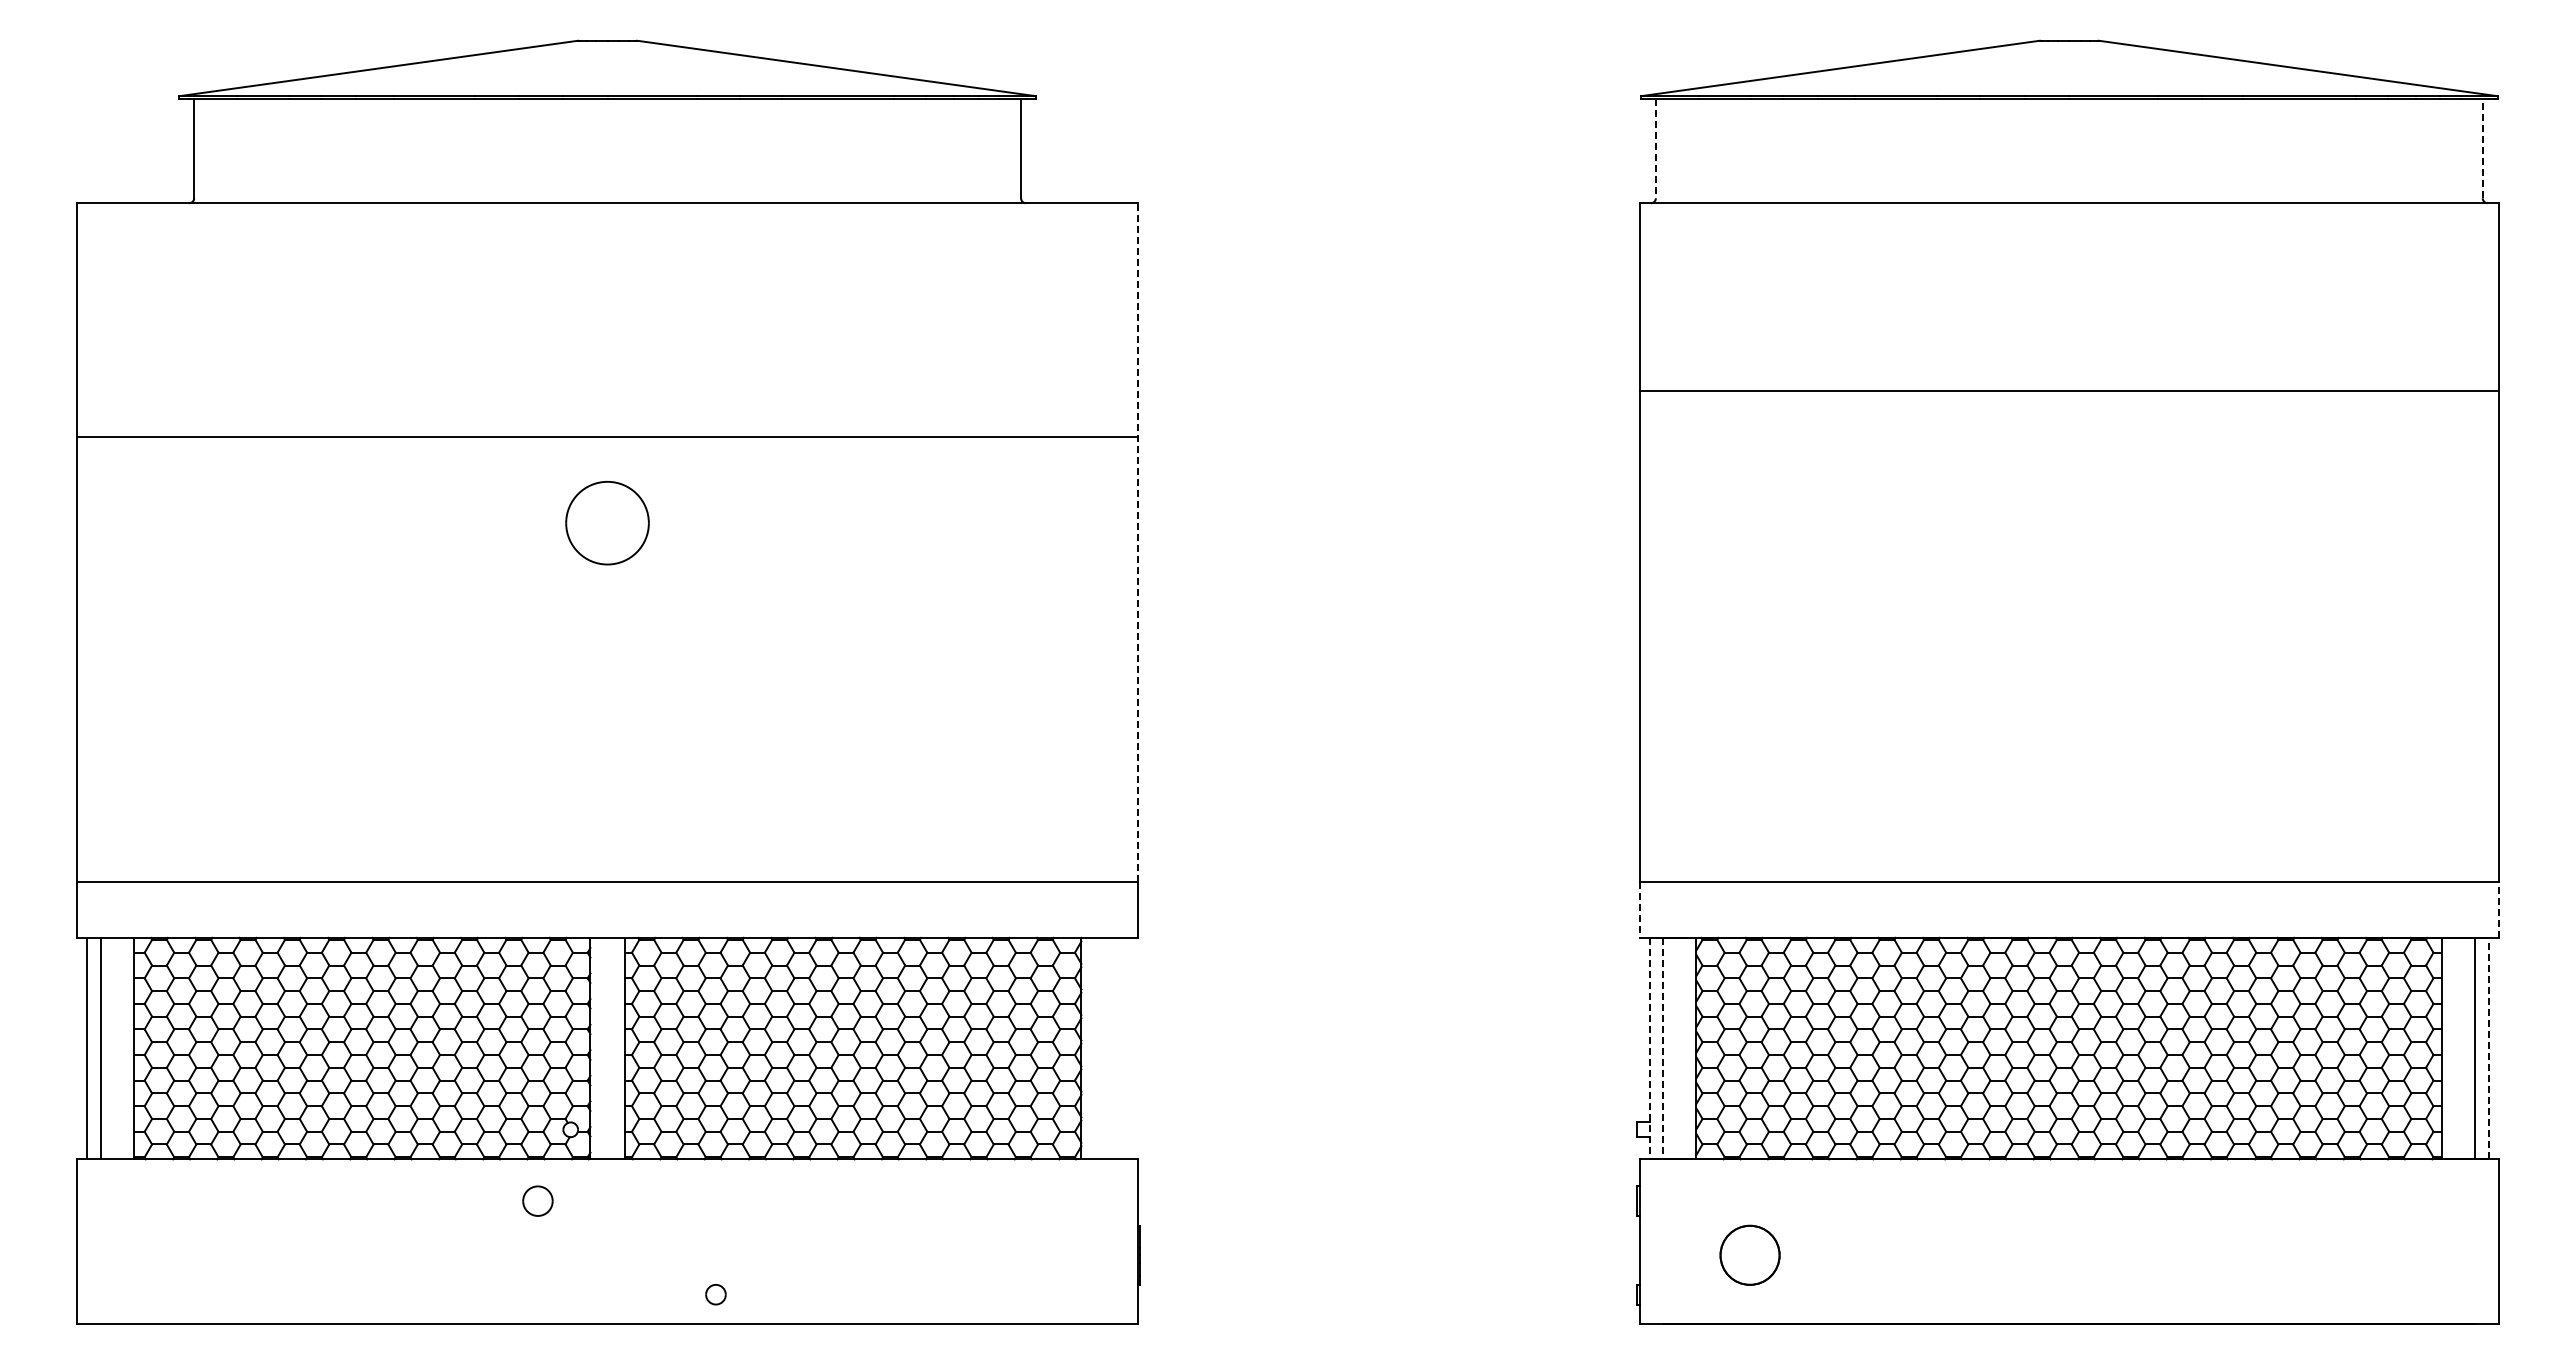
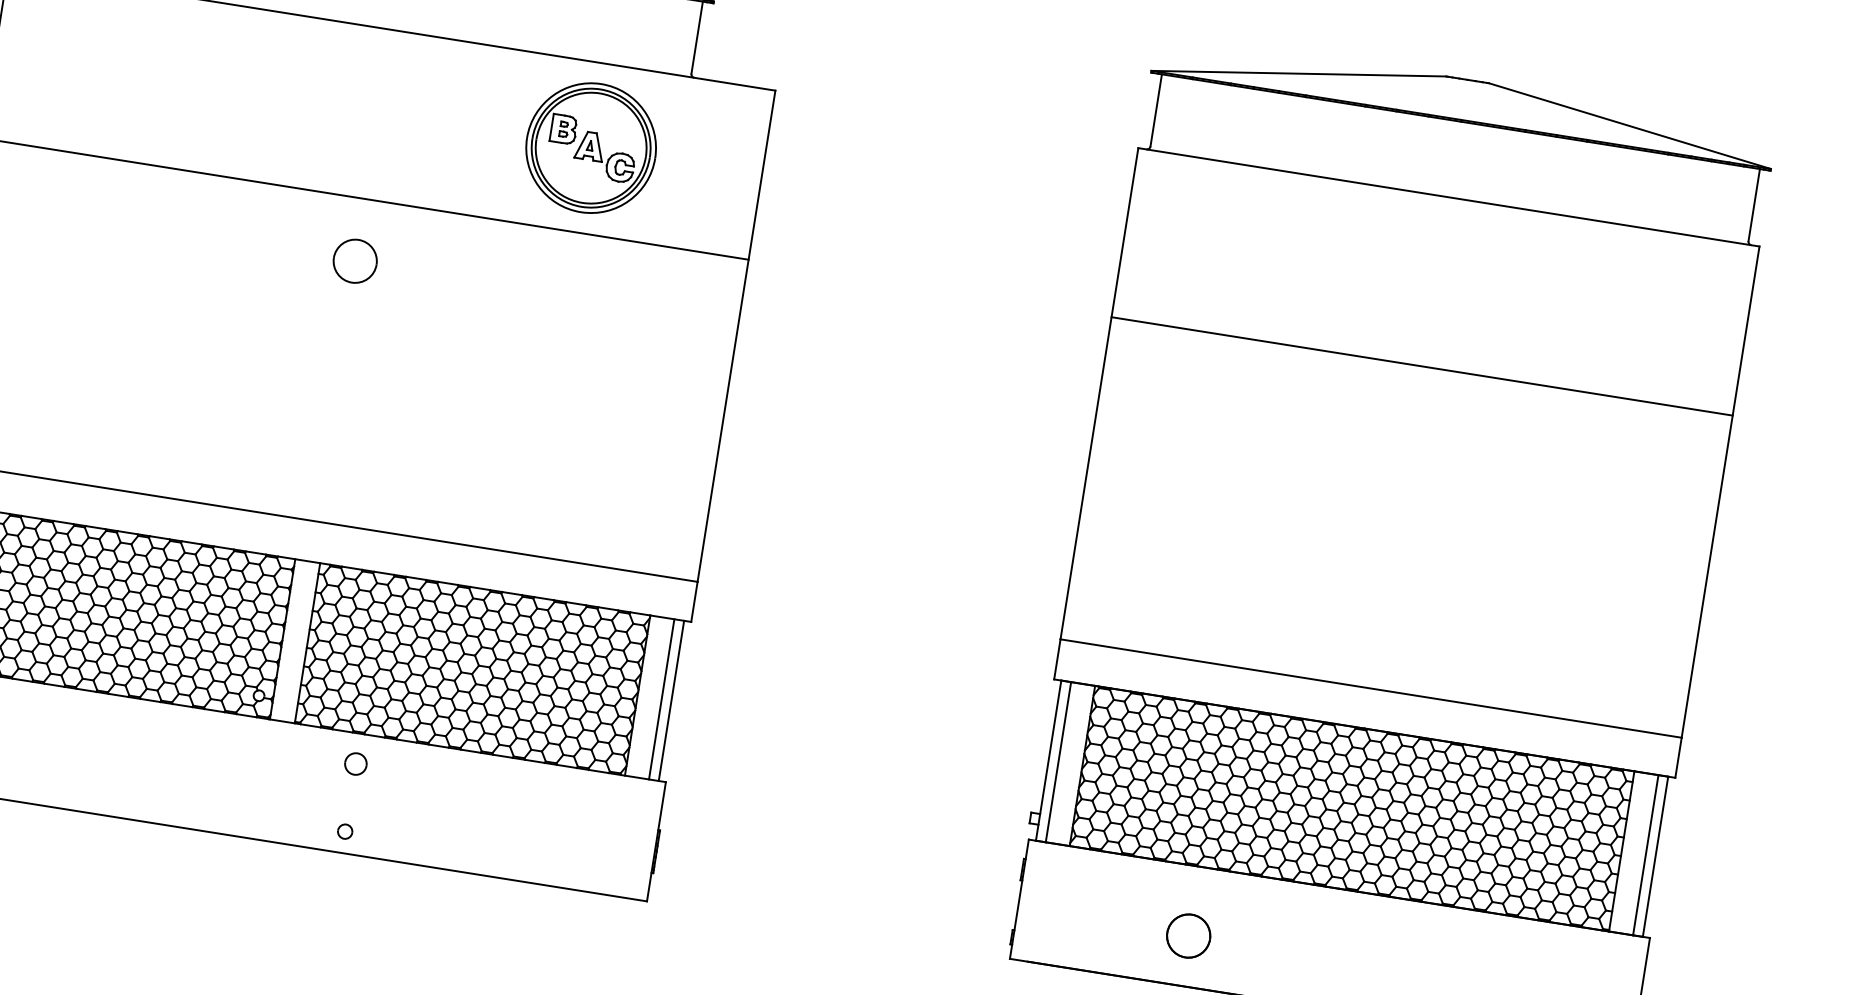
line: (1655, 148) -> (1155, 110), dashed -> solid
line: (2482, 148) -> (1754, 205), dashed -> solid
part: (901, 319) -> (591, 147), added
line: (2068, 390) -> (1421, 365), moved
part: (607, 522) -> (355, 260), size x0.71
line: (1137, 542) -> (736, 335), dashed -> solid
line: (1639, 910) -> (1057, 659), dashed -> solid
line: (2498, 910) -> (1678, 758), dashed -> solid
line: (1114, 1048) -> (661, 699), added
line: (1128, 1048) -> (671, 700), added
line: (1649, 1048) -> (1048, 760), dashed -> solid
line: (1663, 1048) -> (1058, 762), dashed -> solid
line: (2488, 1048) -> (1655, 856), dashed -> solid
part: (537, 1200) -> (355, 763), moved
part: (1749, 1254) -> (1188, 935), moved

